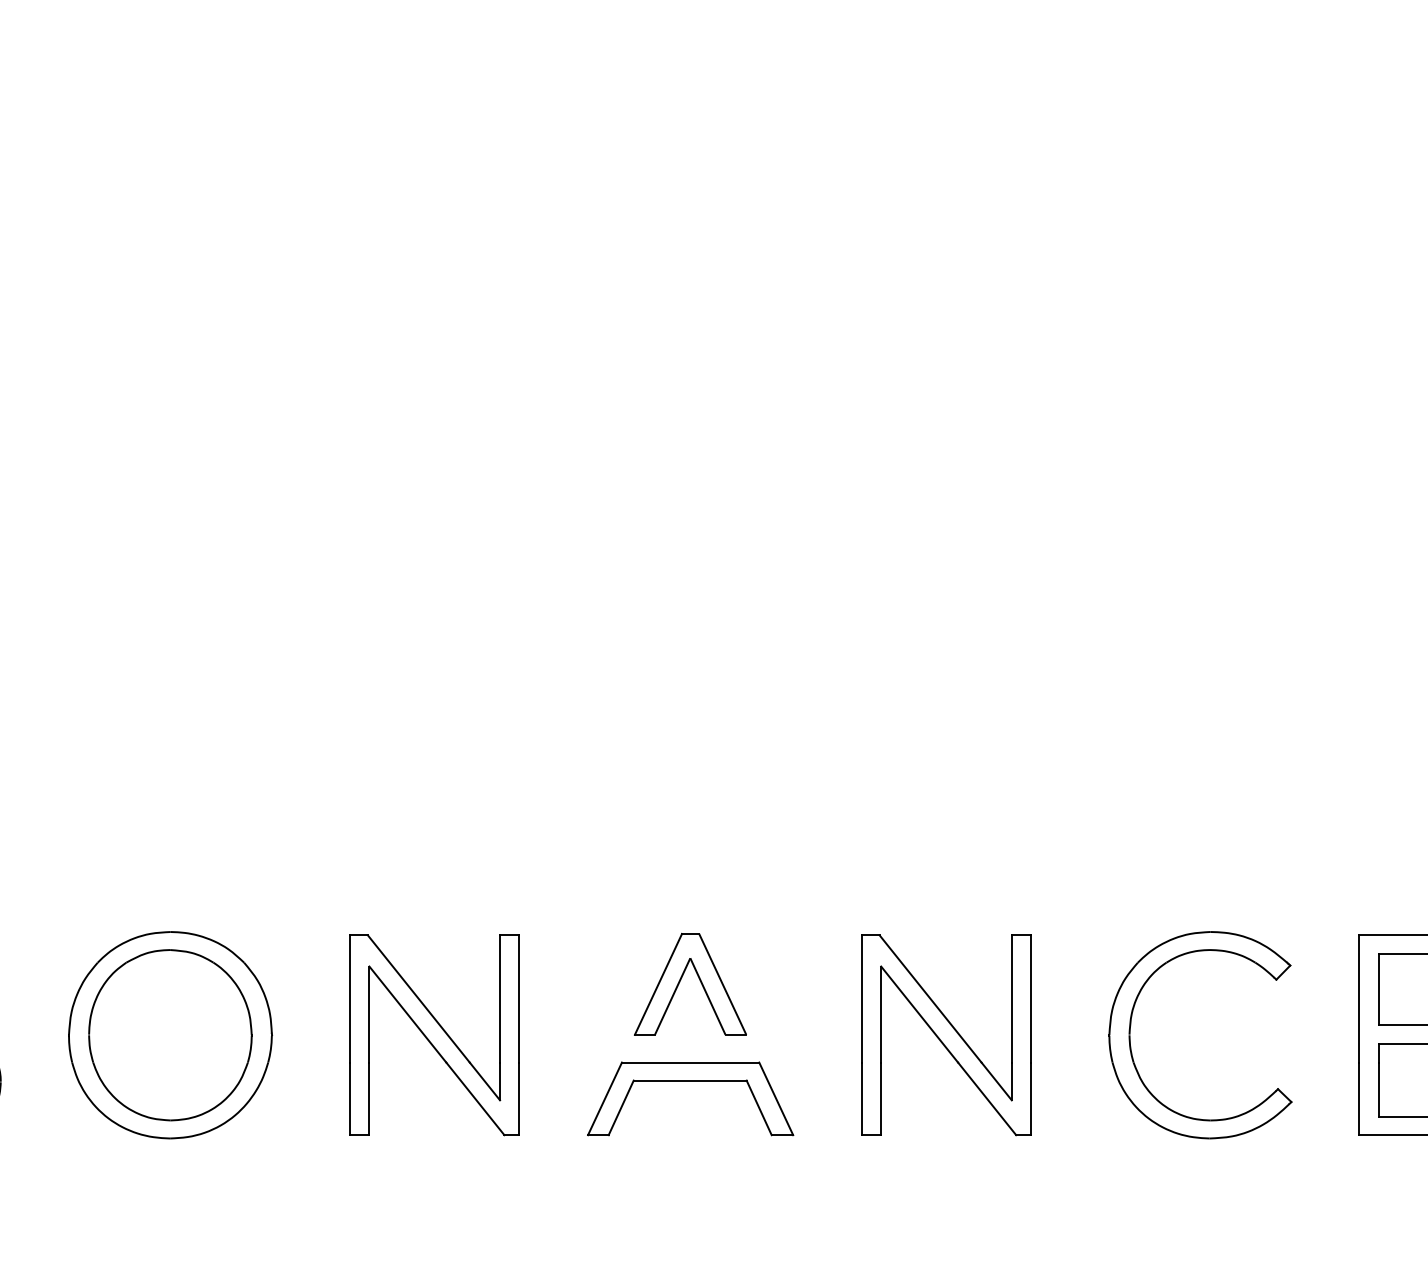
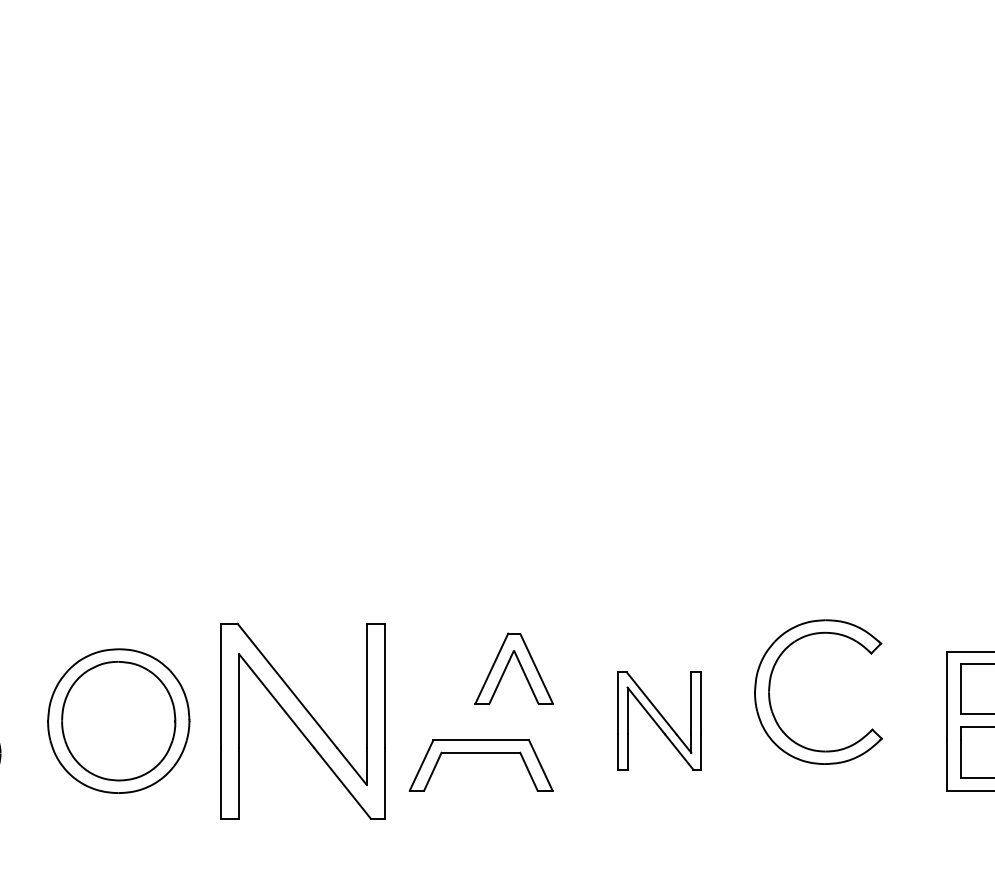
part: (689, 984) -> (513, 668), moved
part: (1131, 1031) -> (770, 689), moved
part: (434, 1034) -> (302, 720), size x1.4
part: (946, 1034) -> (659, 720), size x0.7

